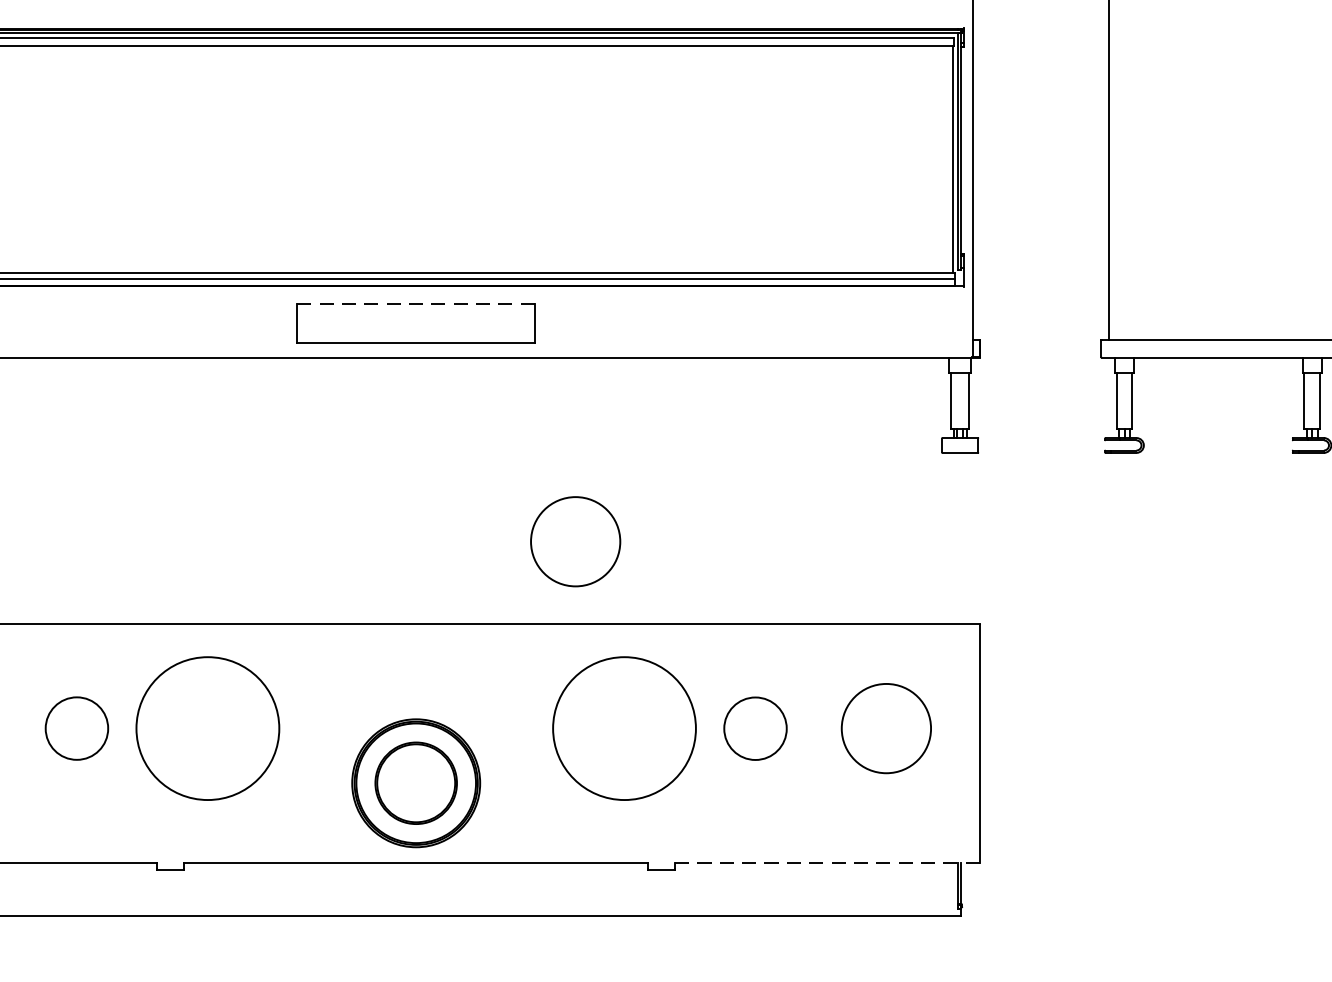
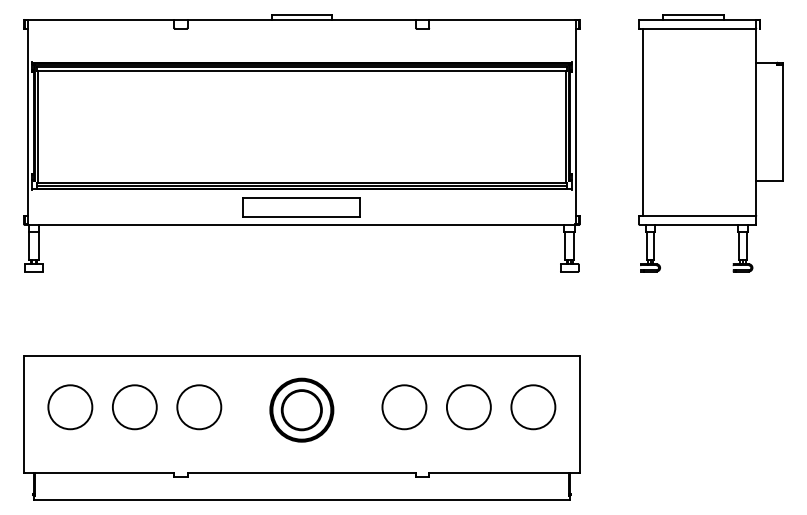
line: (415, 304) -> (301, 198), dashed -> solid
circle: (575, 542) -> (380, 315), removed
circle: (76, 729) -> (134, 407), size x1.43
circle: (208, 729) -> (199, 407), size x0.62
circle: (624, 729) -> (404, 407), size x0.62
circle: (754, 729) -> (468, 407), size x1.43
part: (415, 781) -> (301, 409), moved
line: (827, 863) -> (504, 473), dashed -> solid

